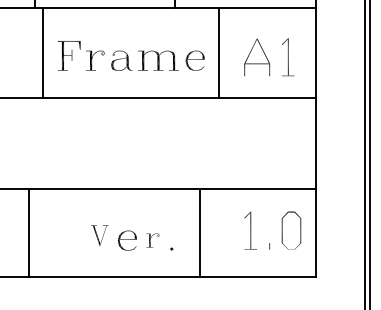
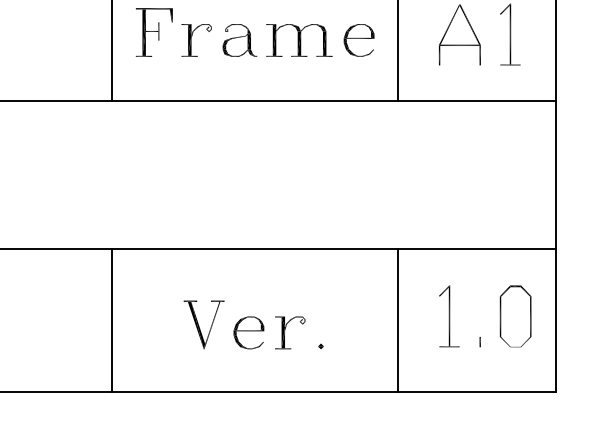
line: (29, 232) -> (112, 319), moved
line: (199, 232) -> (396, 319), moved
part: (99, 235) -> (203, 324), size x1.43
part: (152, 240) -> (289, 332), size x1.43

